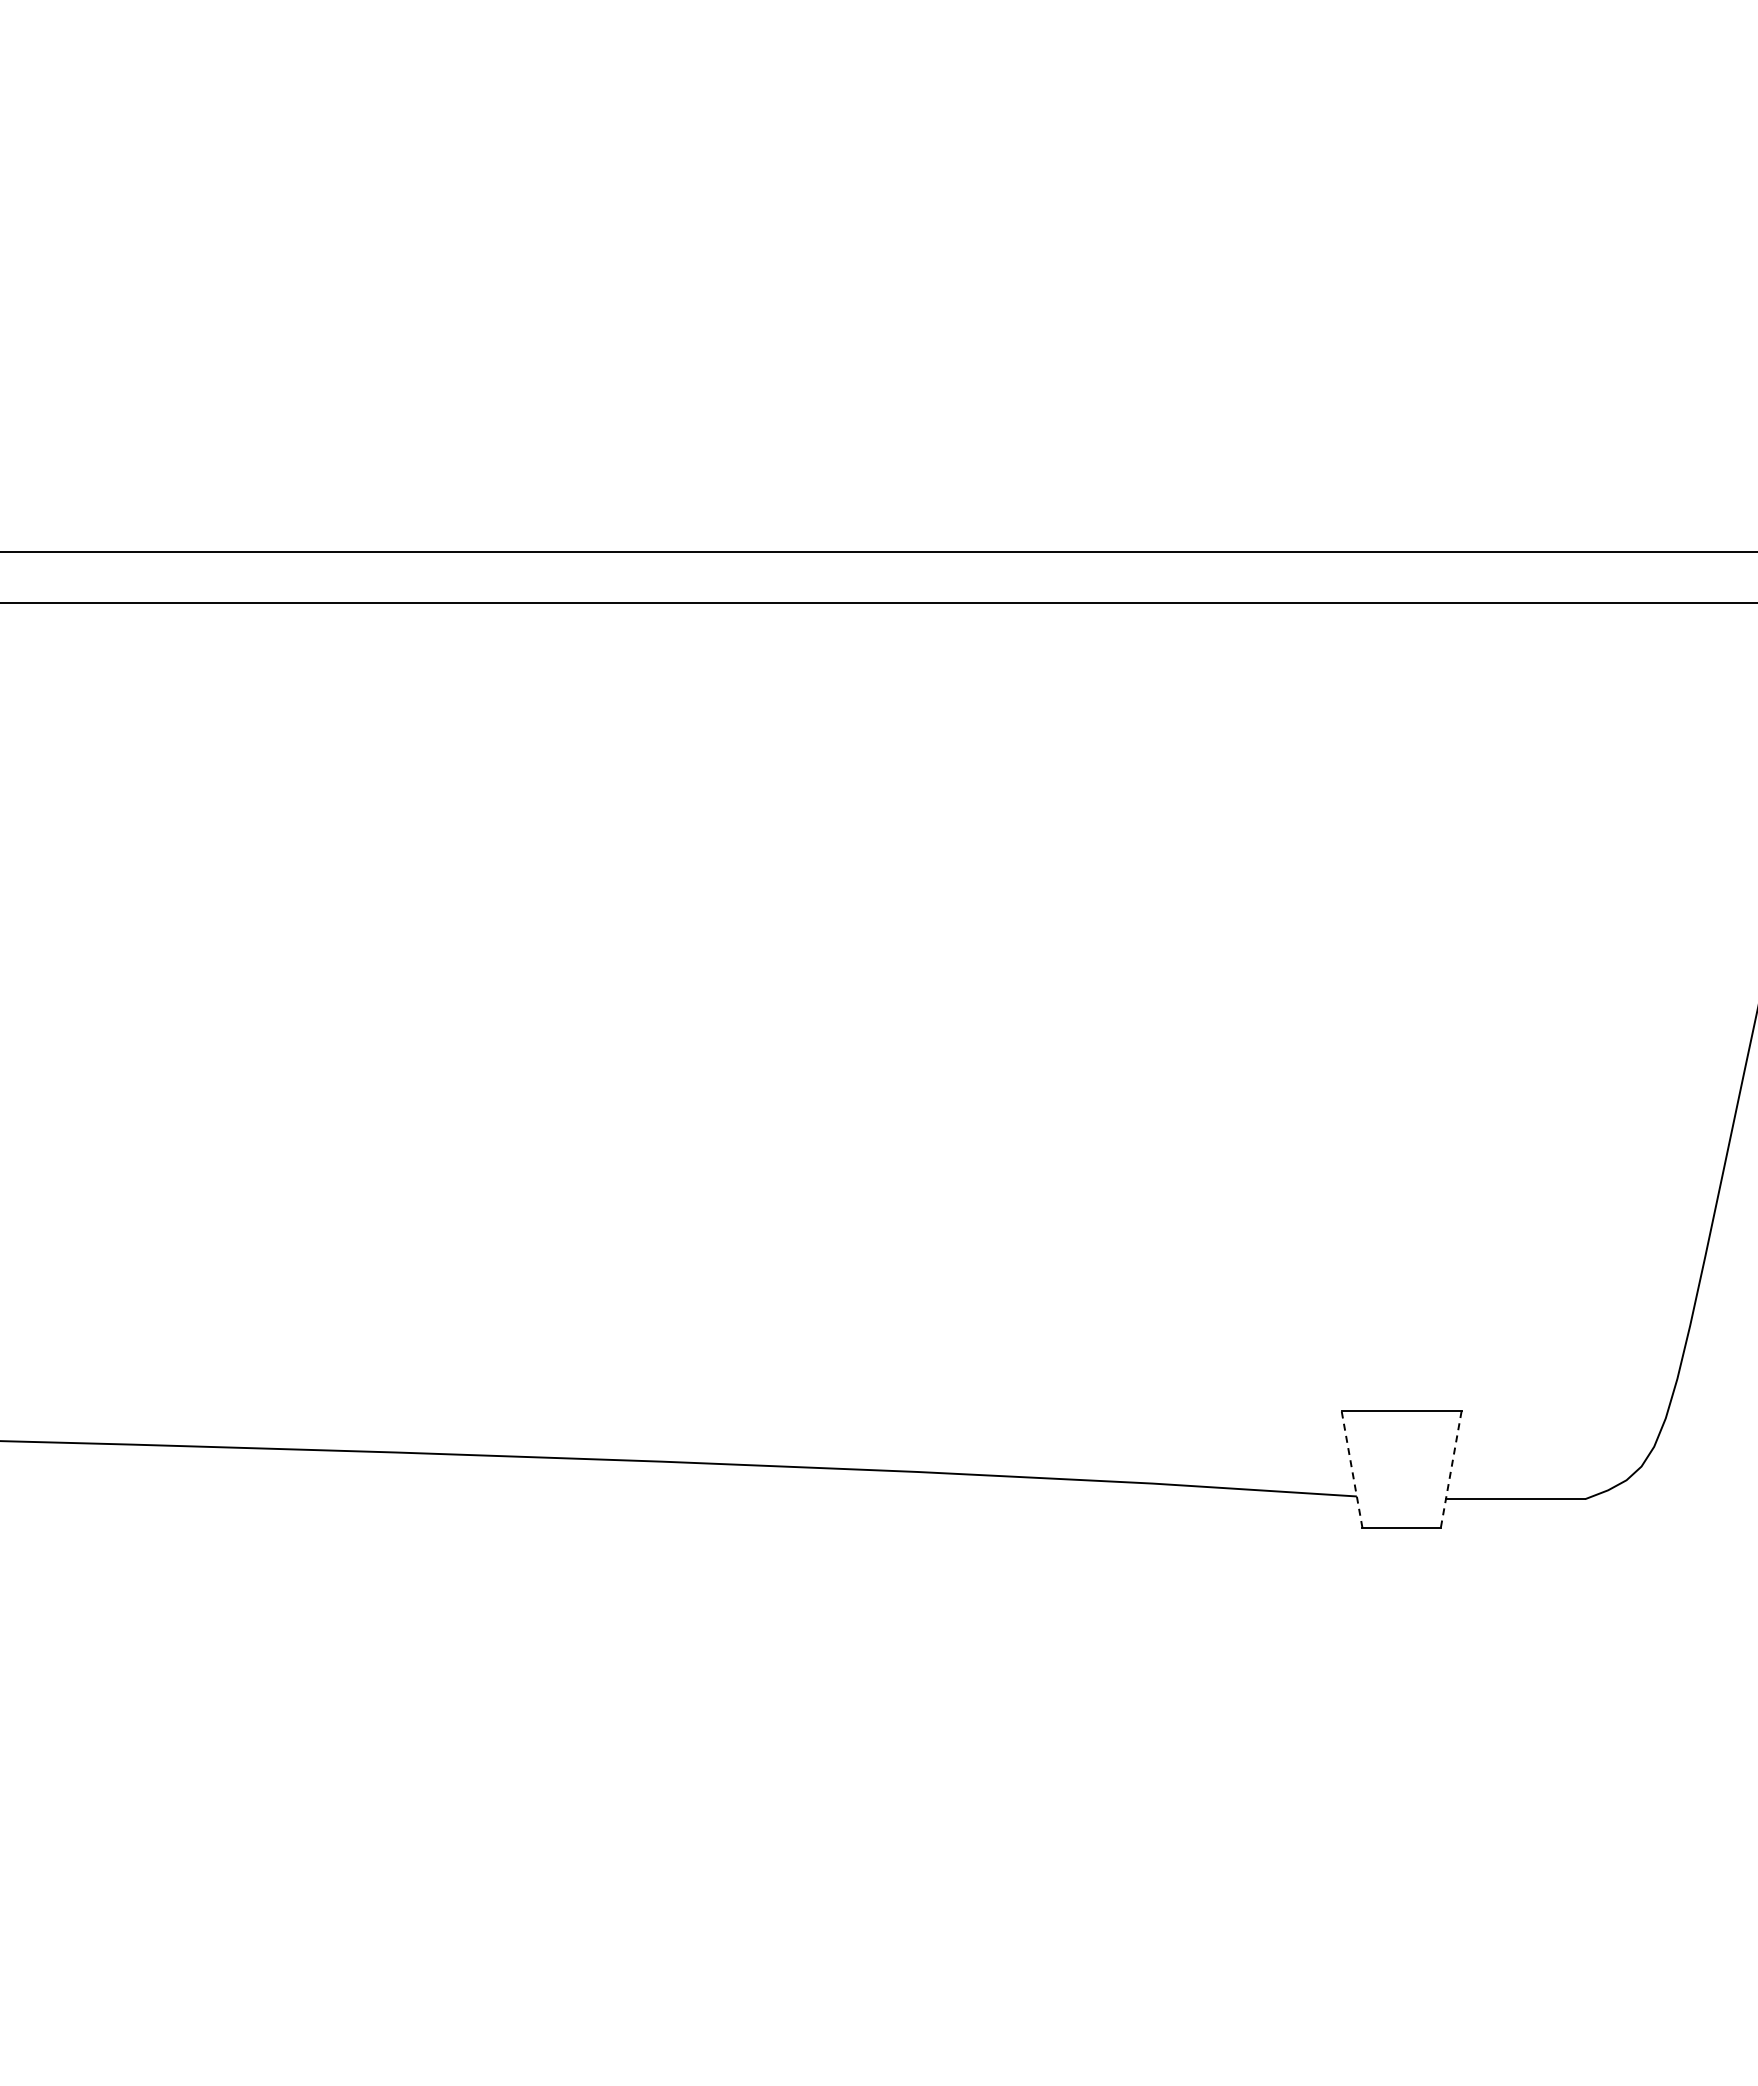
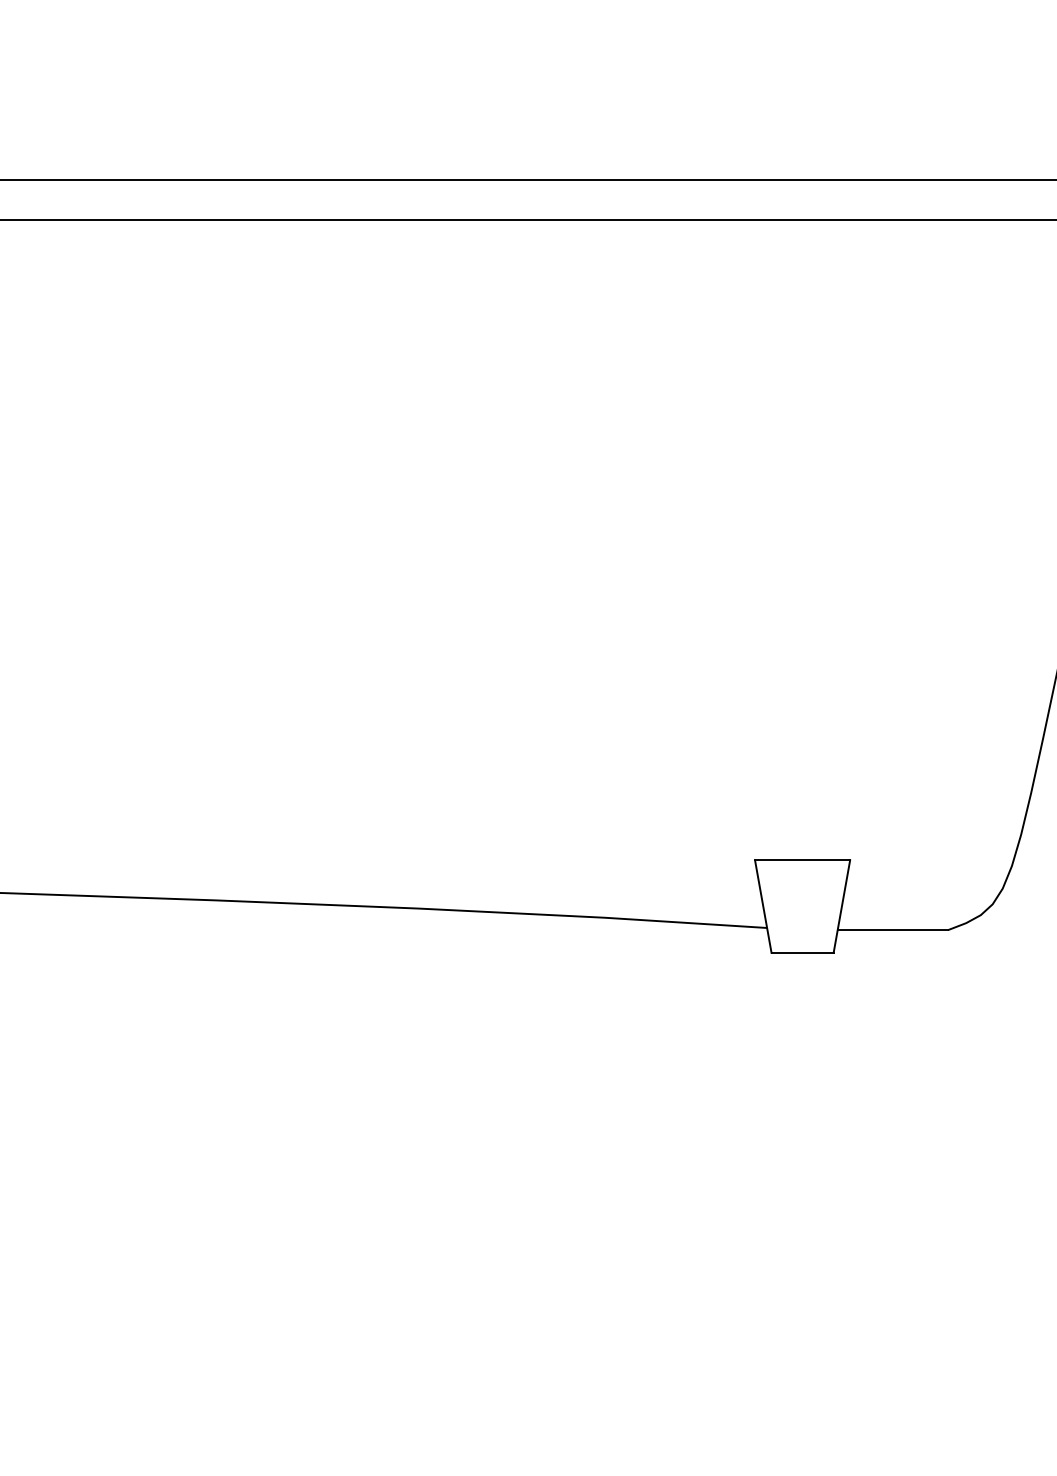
line: (1351, 1469) -> (762, 906), dashed -> solid
line: (1451, 1470) -> (842, 907), dashed -> solid

